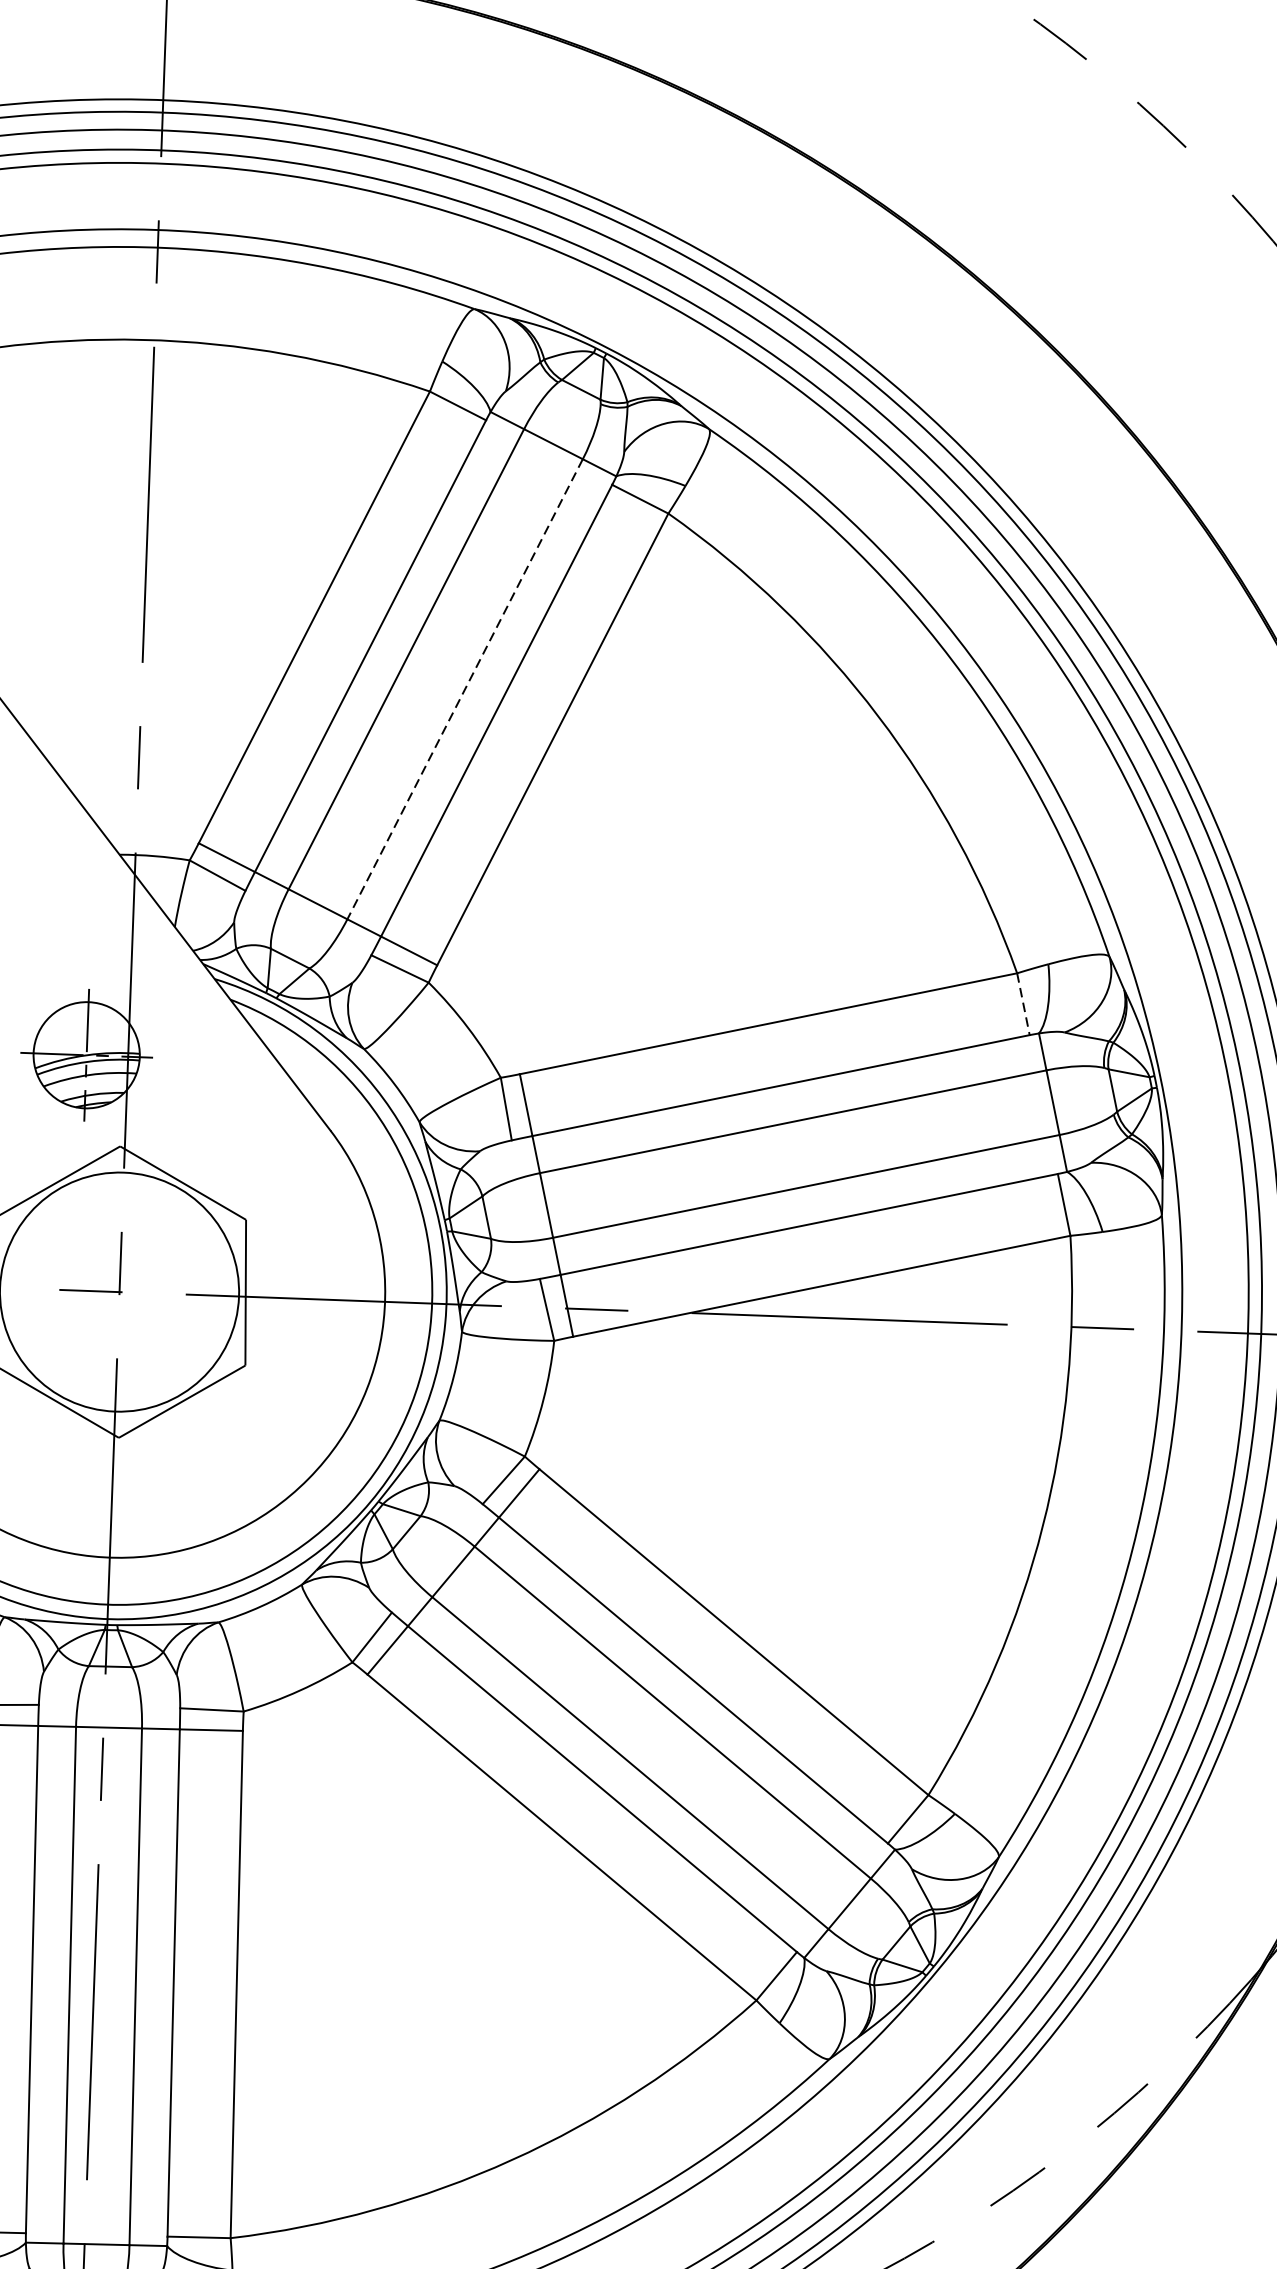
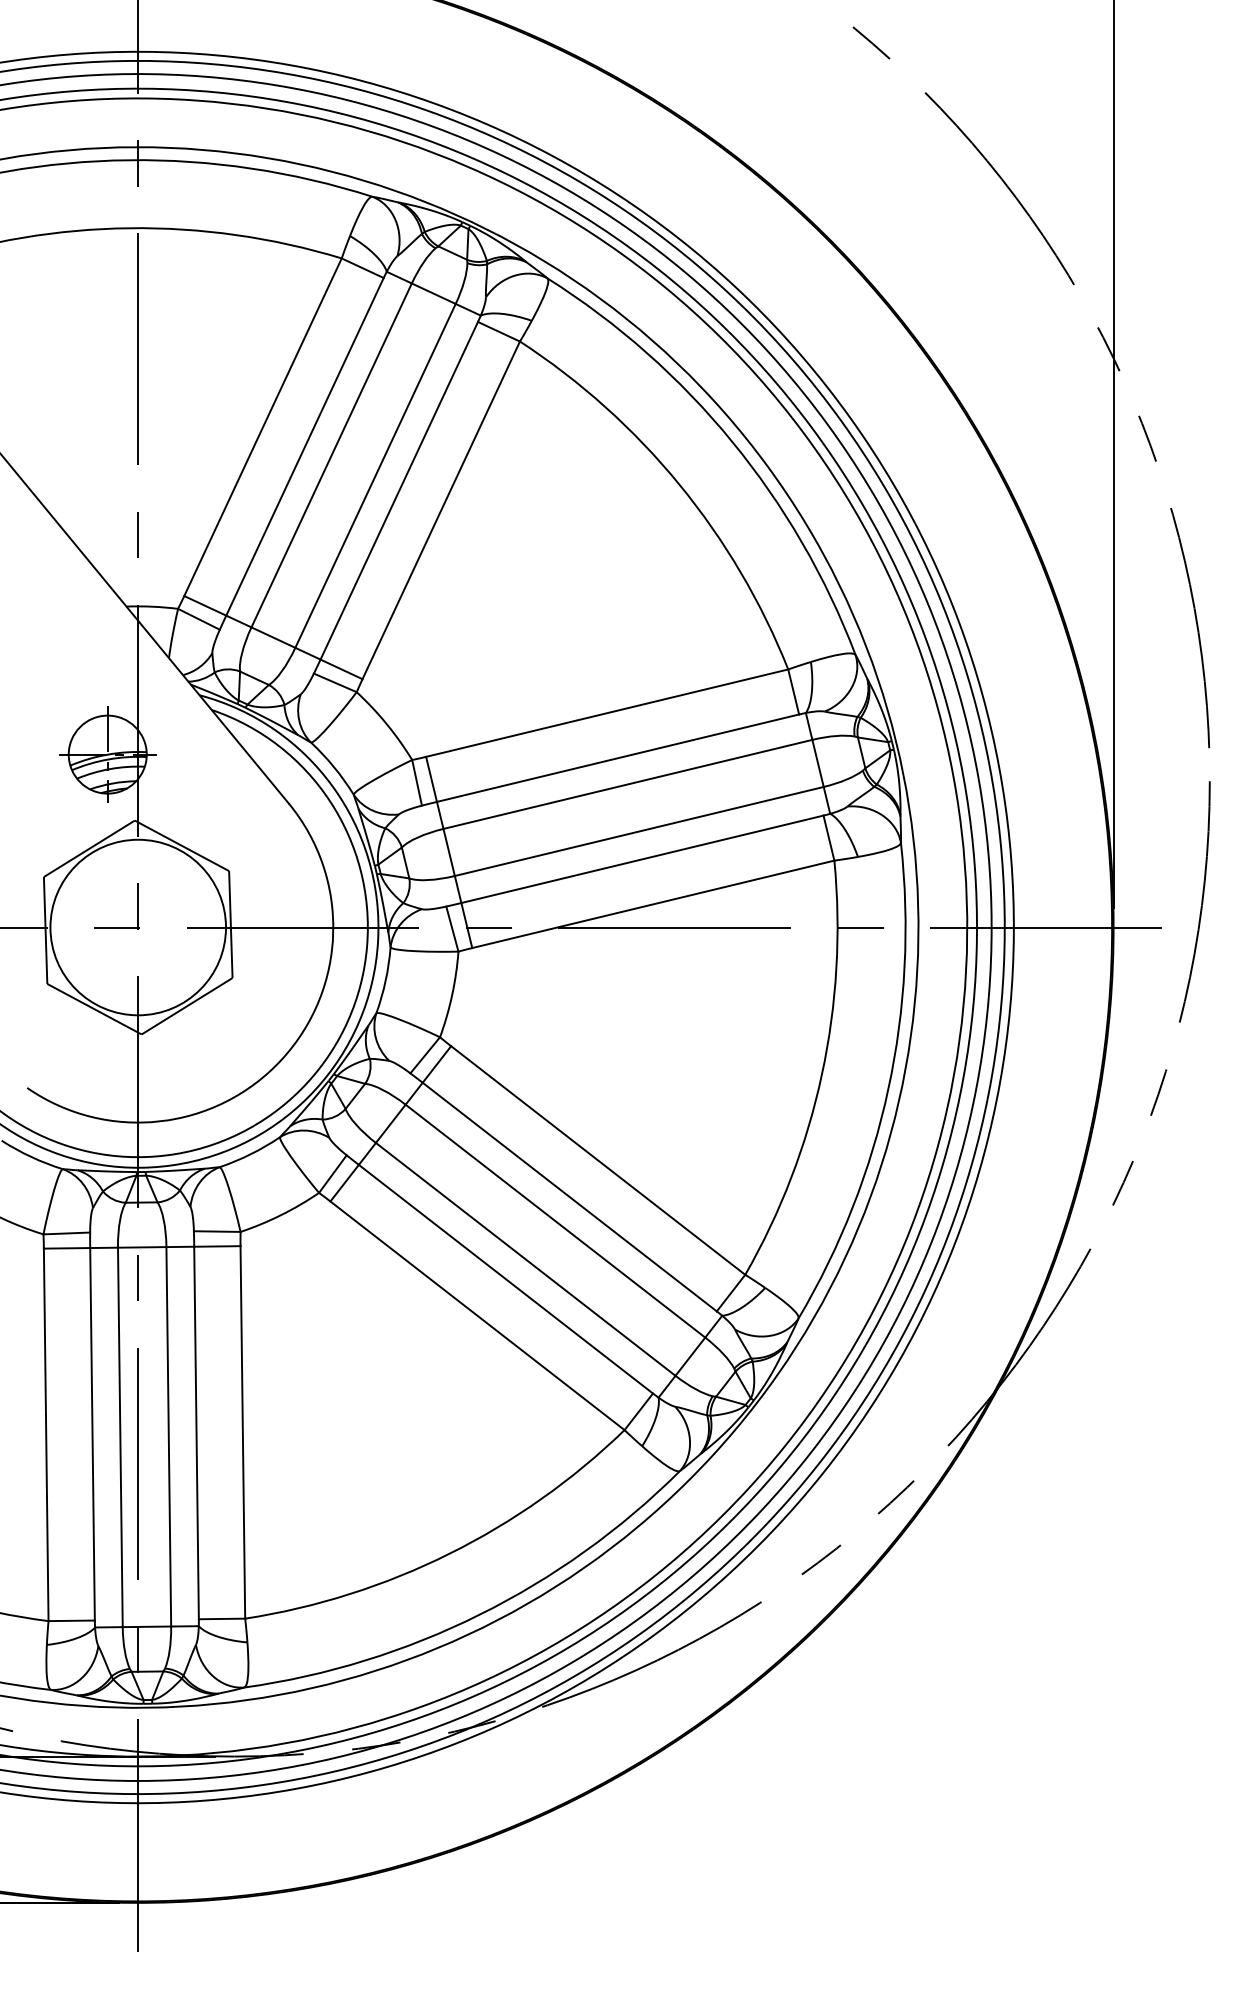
line: (465, 688) -> (375, 475), dashed -> solid
line: (1023, 1004) -> (793, 692), dashed -> solid

